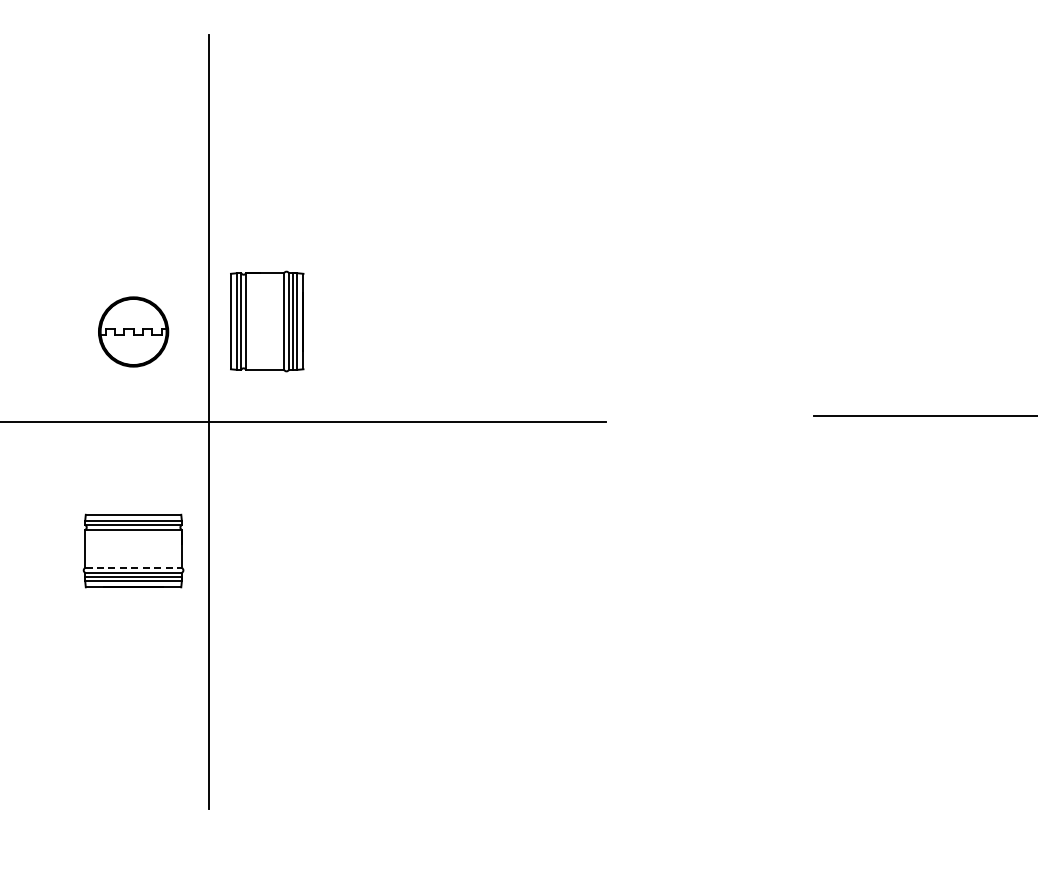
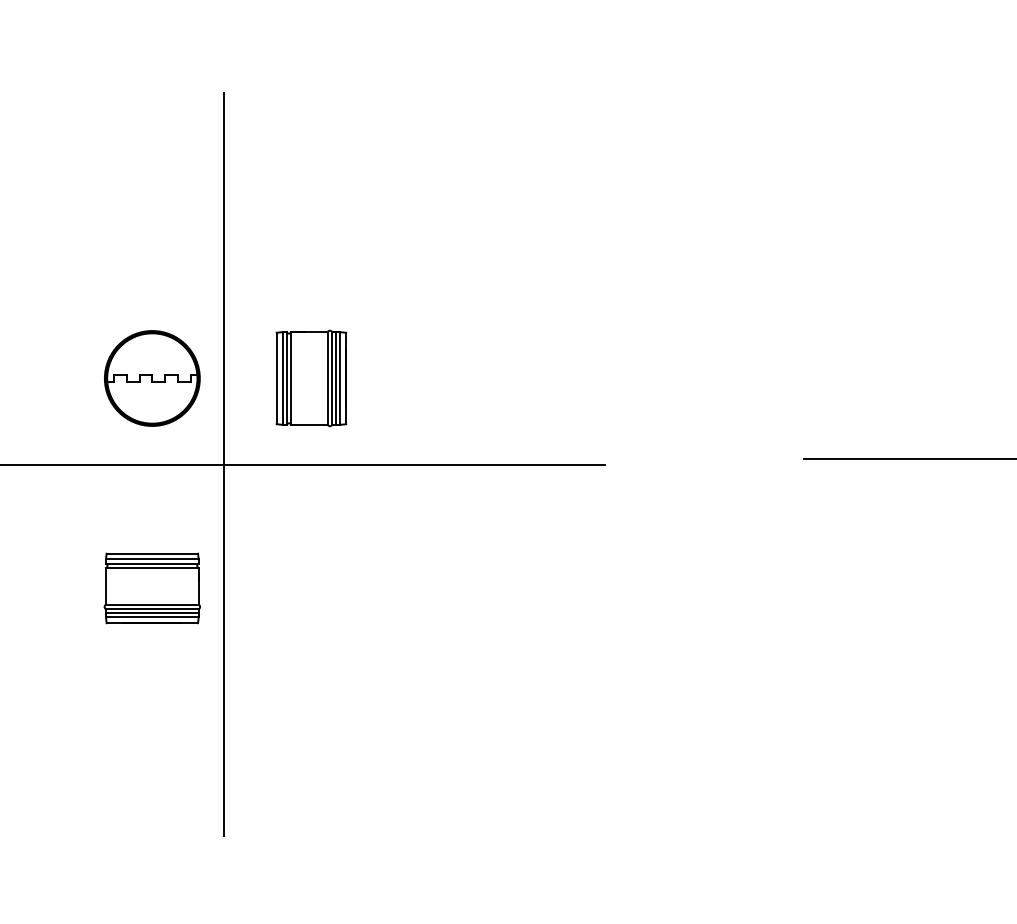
part: (267, 321) -> (311, 378), moved
part: (133, 331) -> (152, 378), size x1.43
line: (133, 567) -> (152, 604), dashed -> solid

